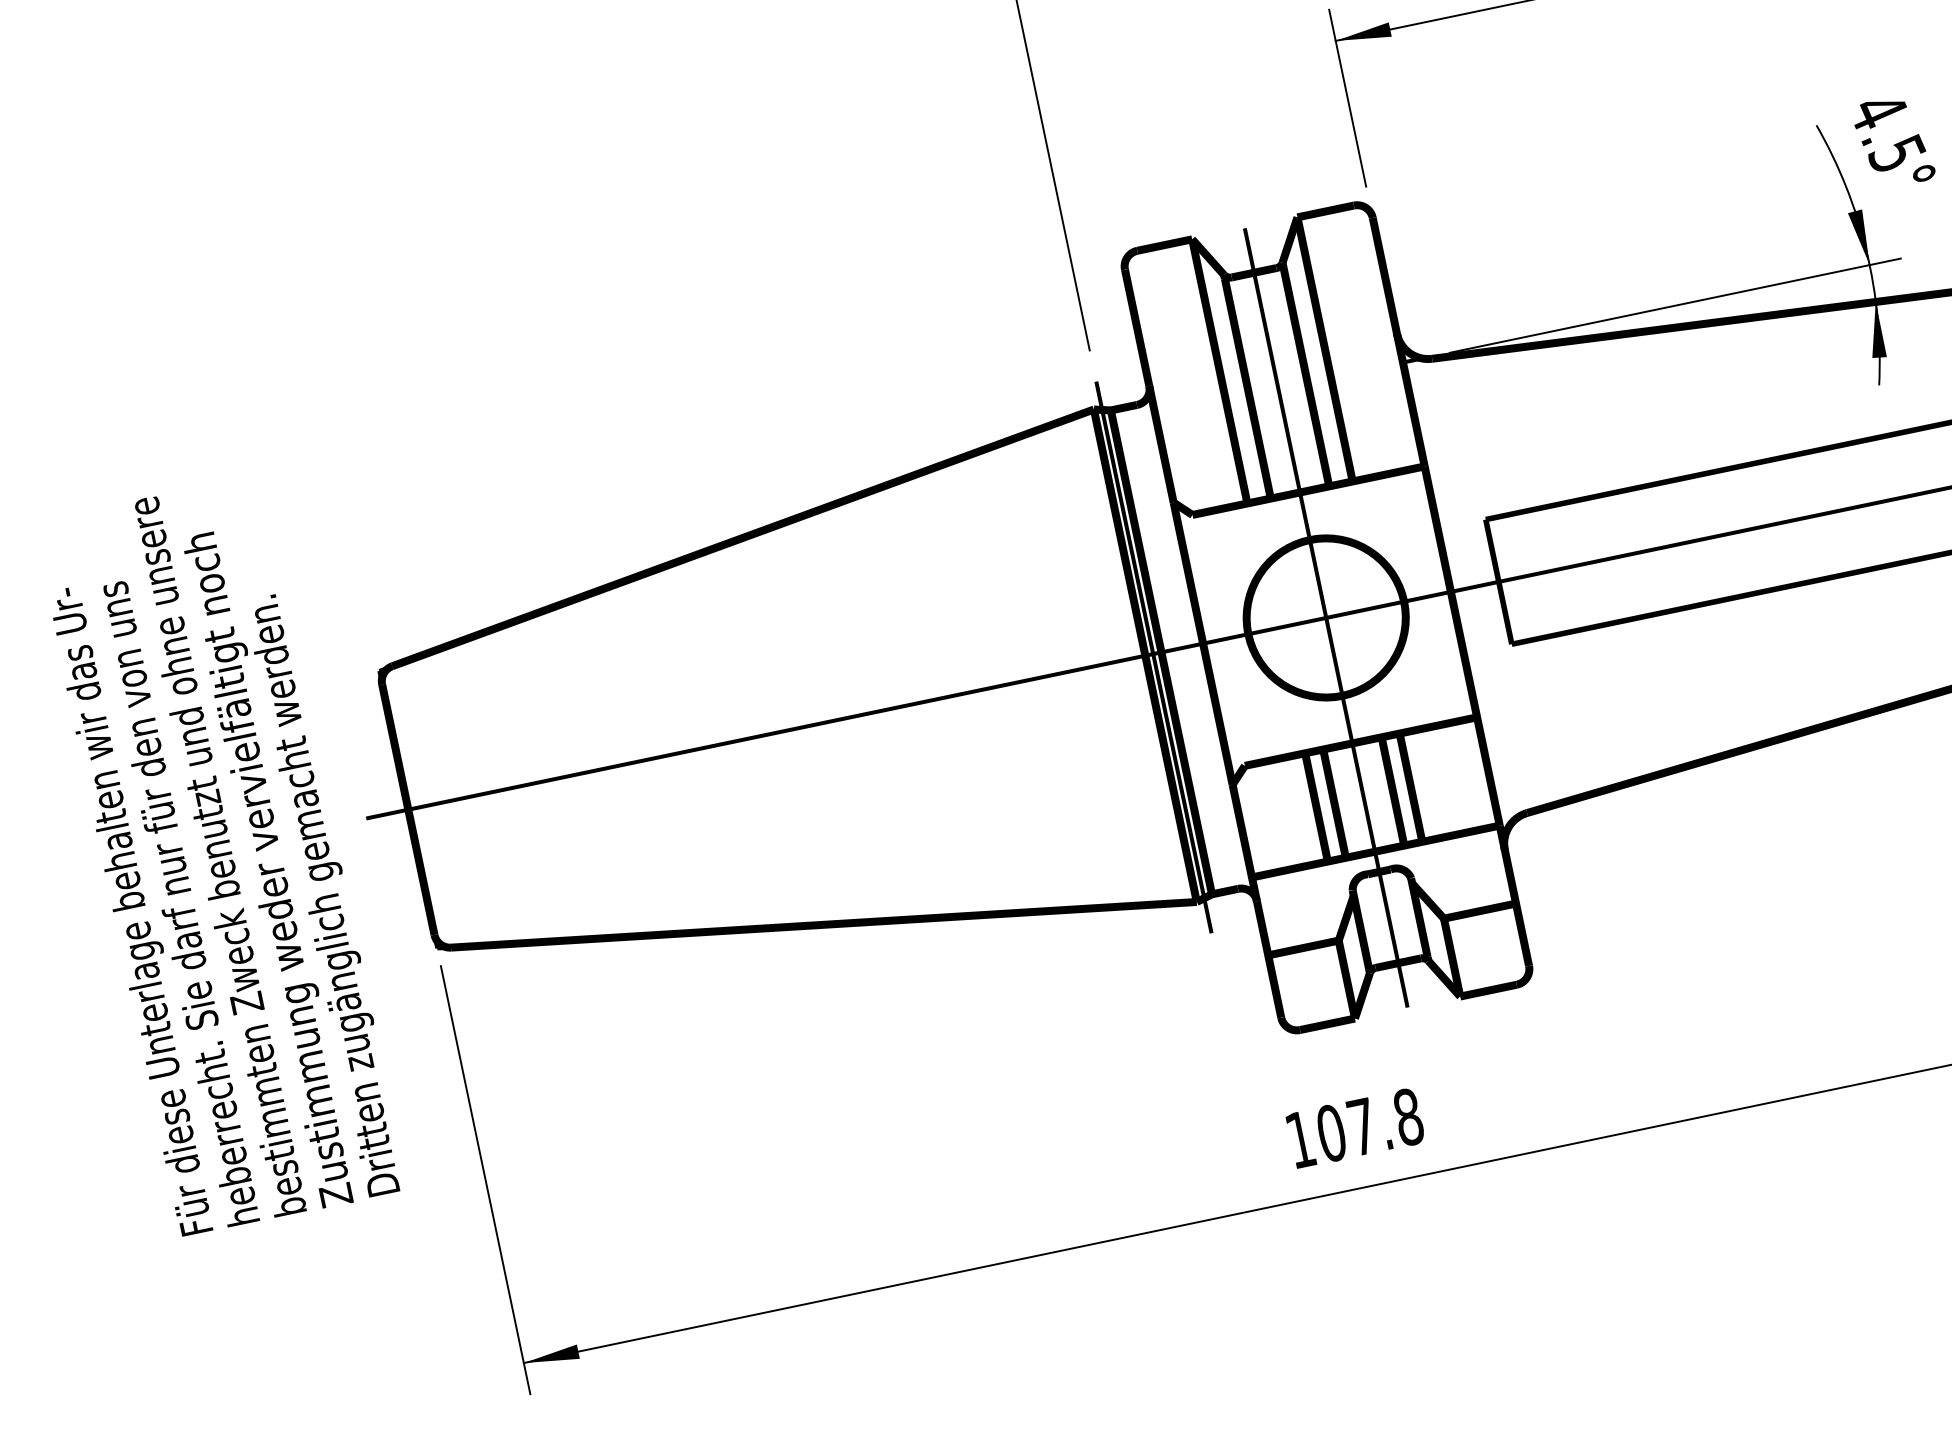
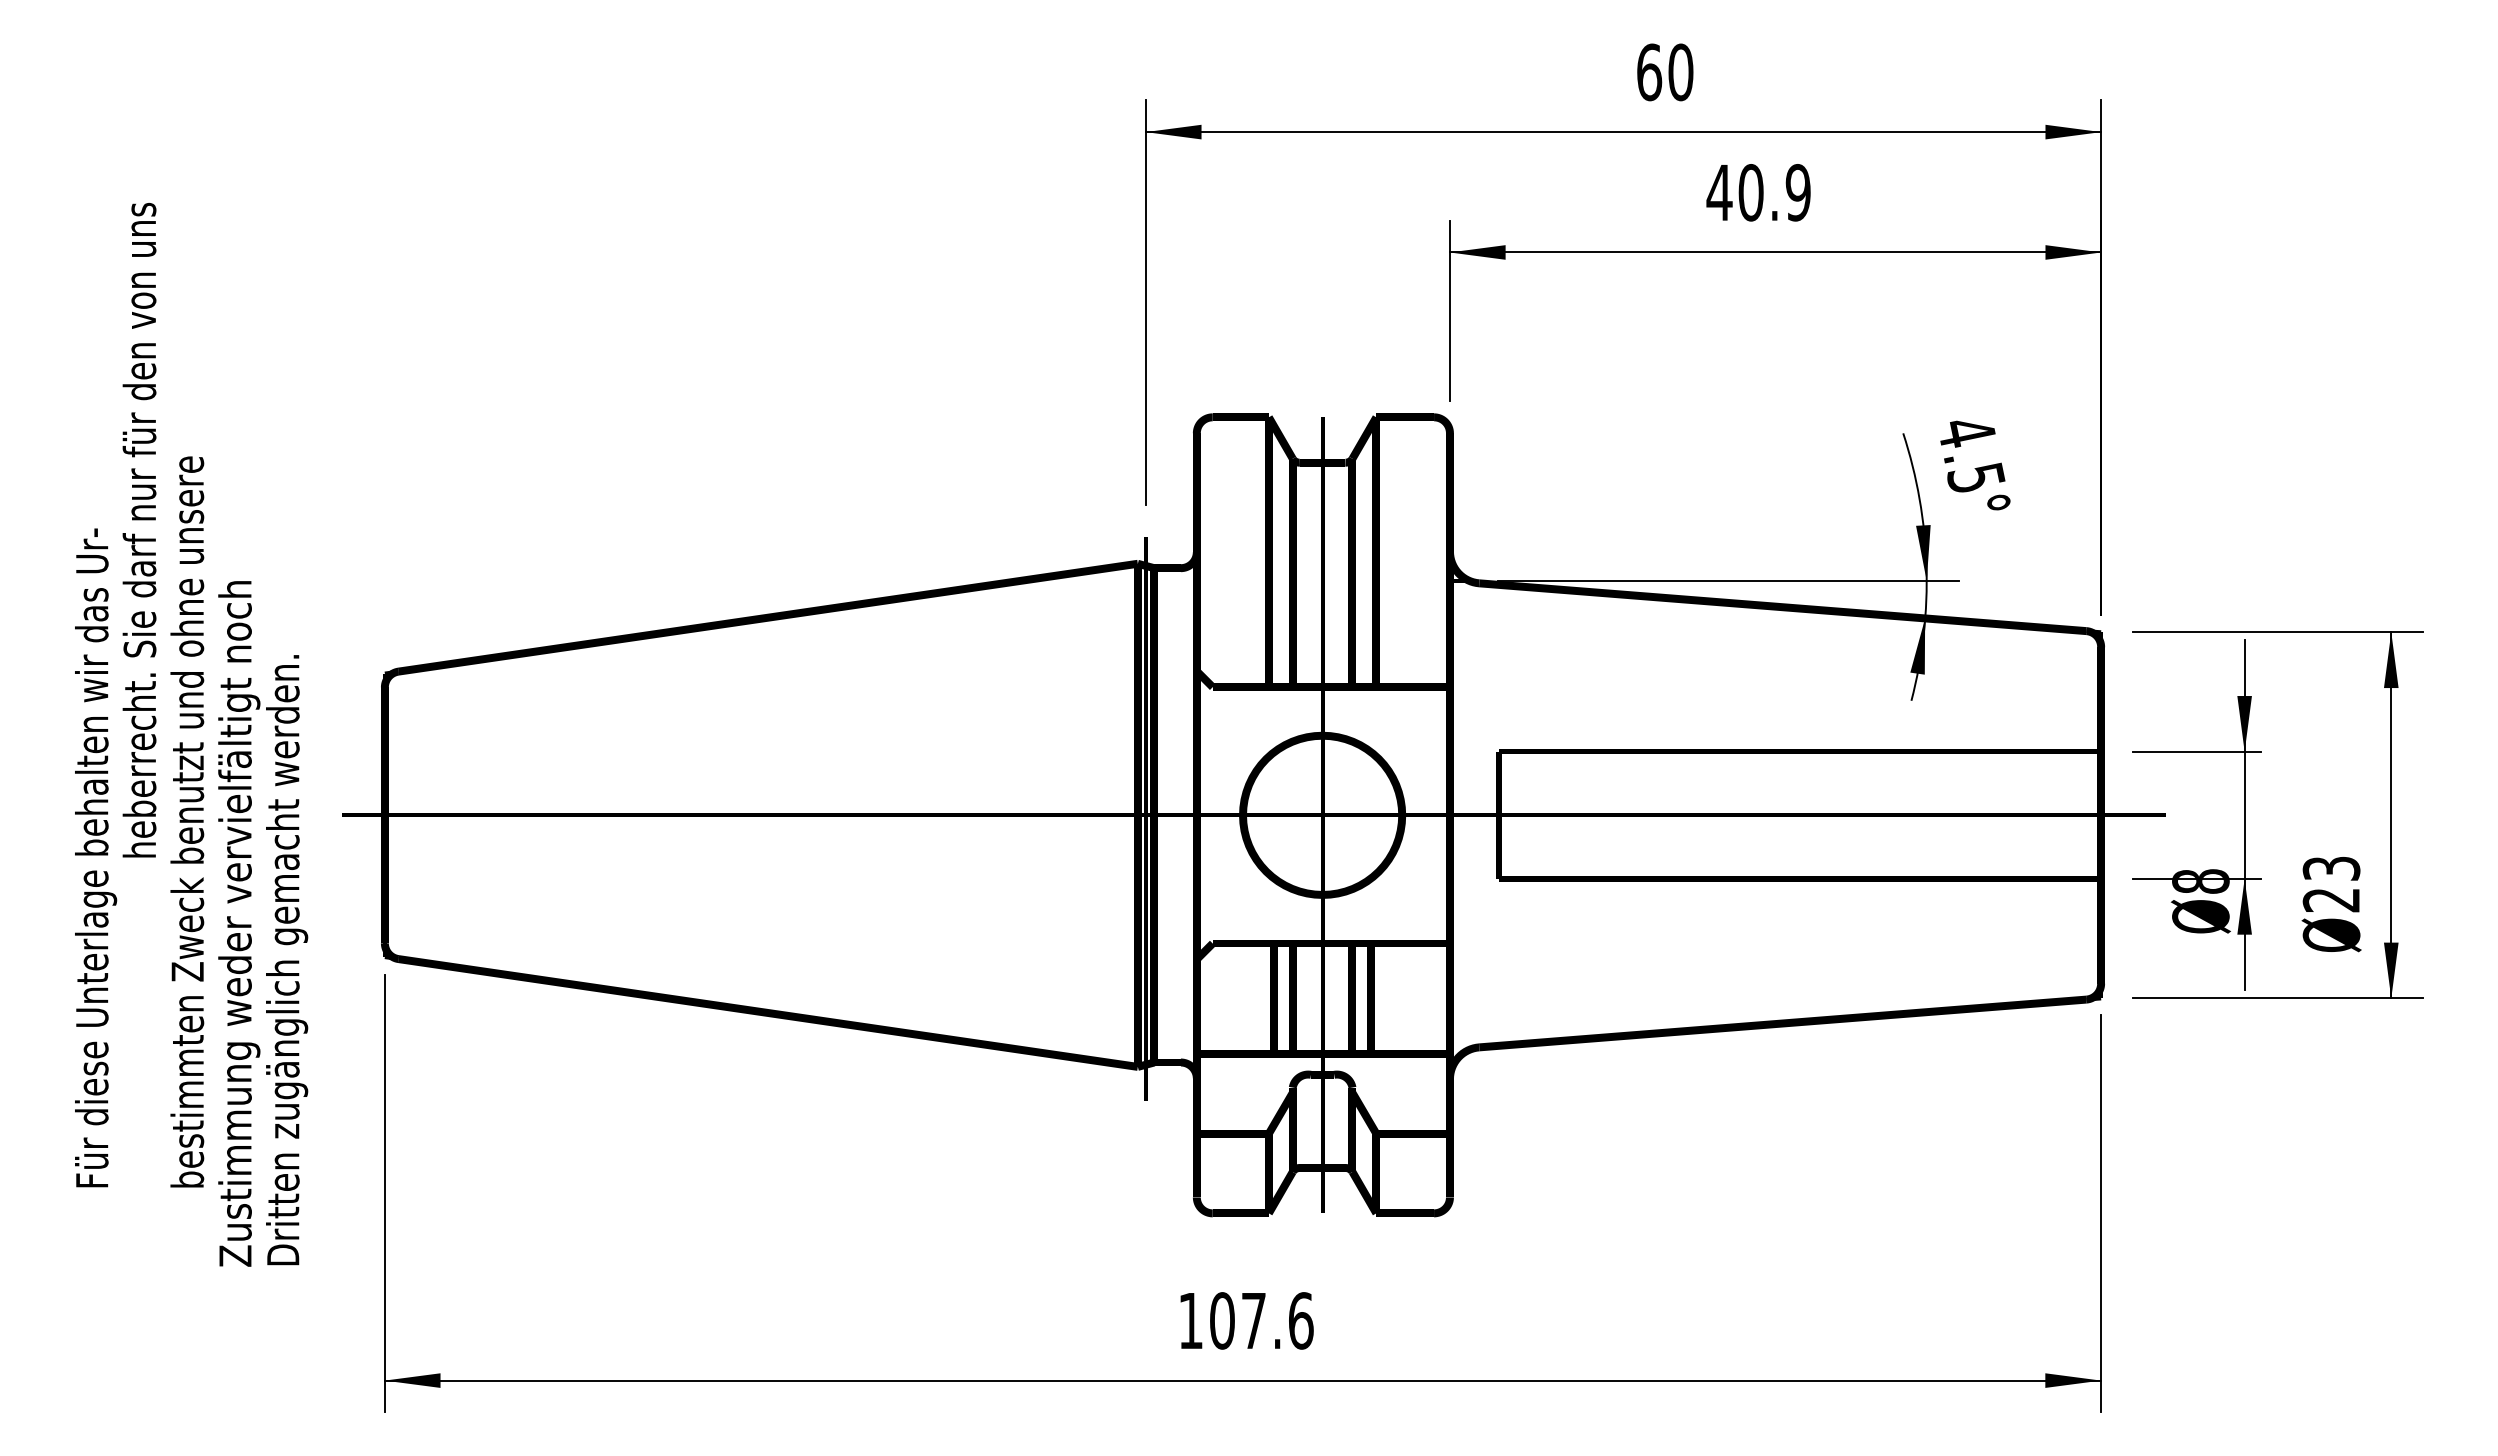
text: (295, 864) -> (263, 923), moved
text: (177, 904) -> (139, 530), moved
text: (1407, 1116) -> (1300, 1320), 107.8 -> 107.6

